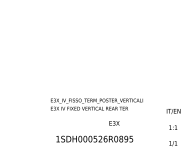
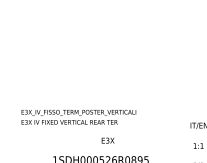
text: (96, 104) -> (78, 117), moved
text: (114, 123) -> (108, 140), moved

